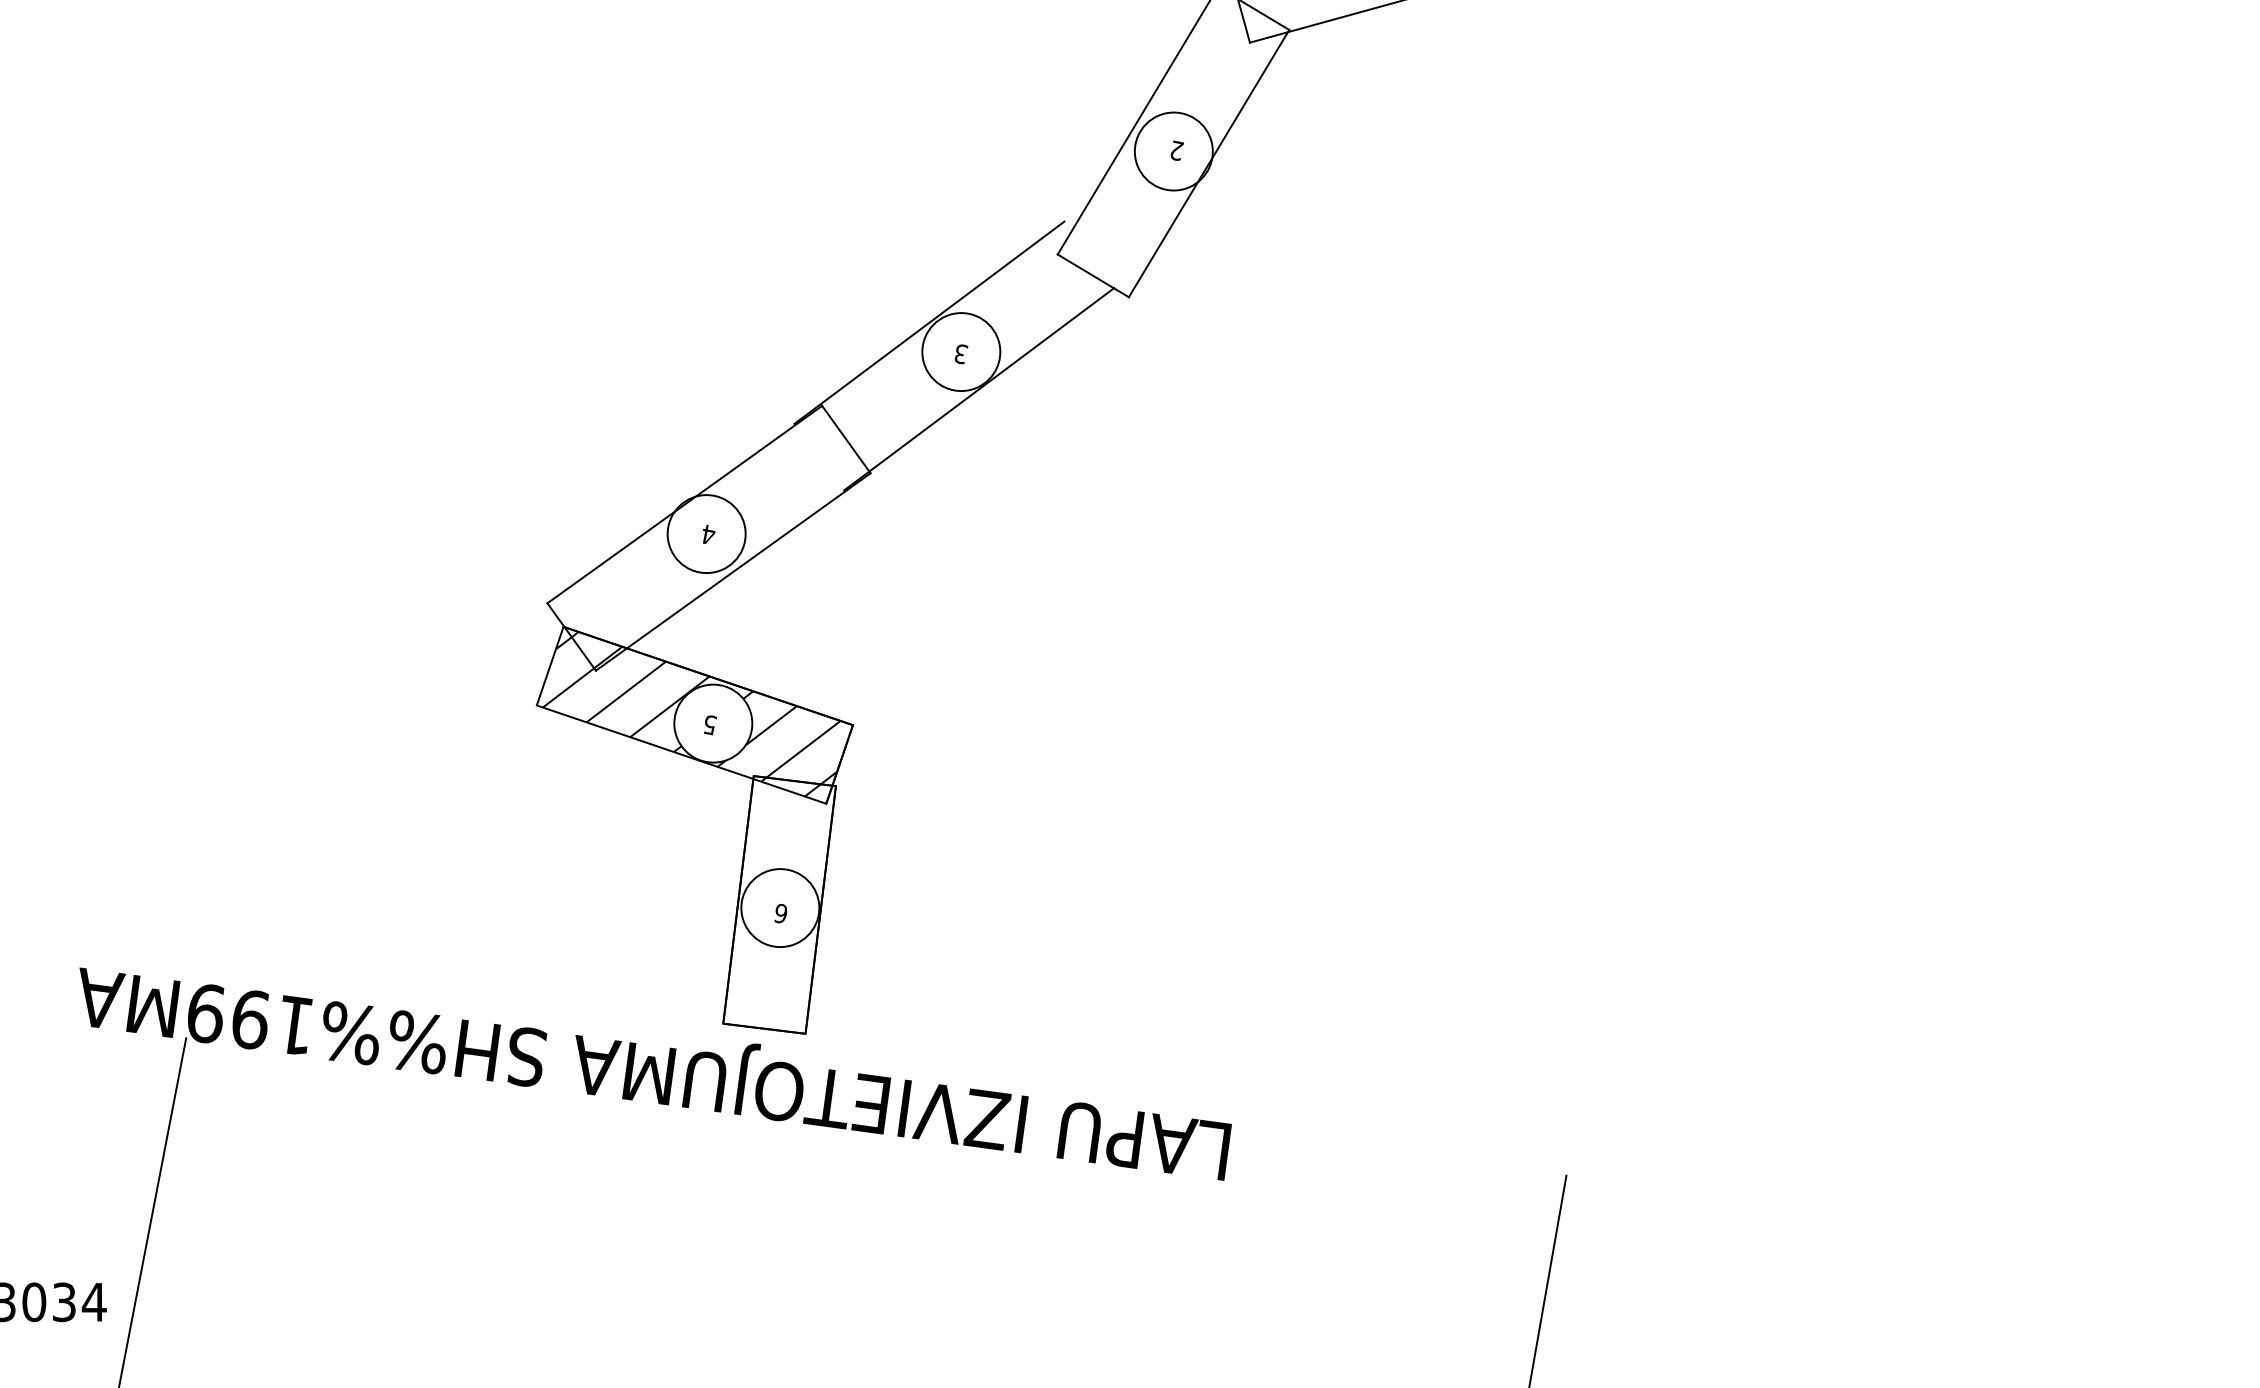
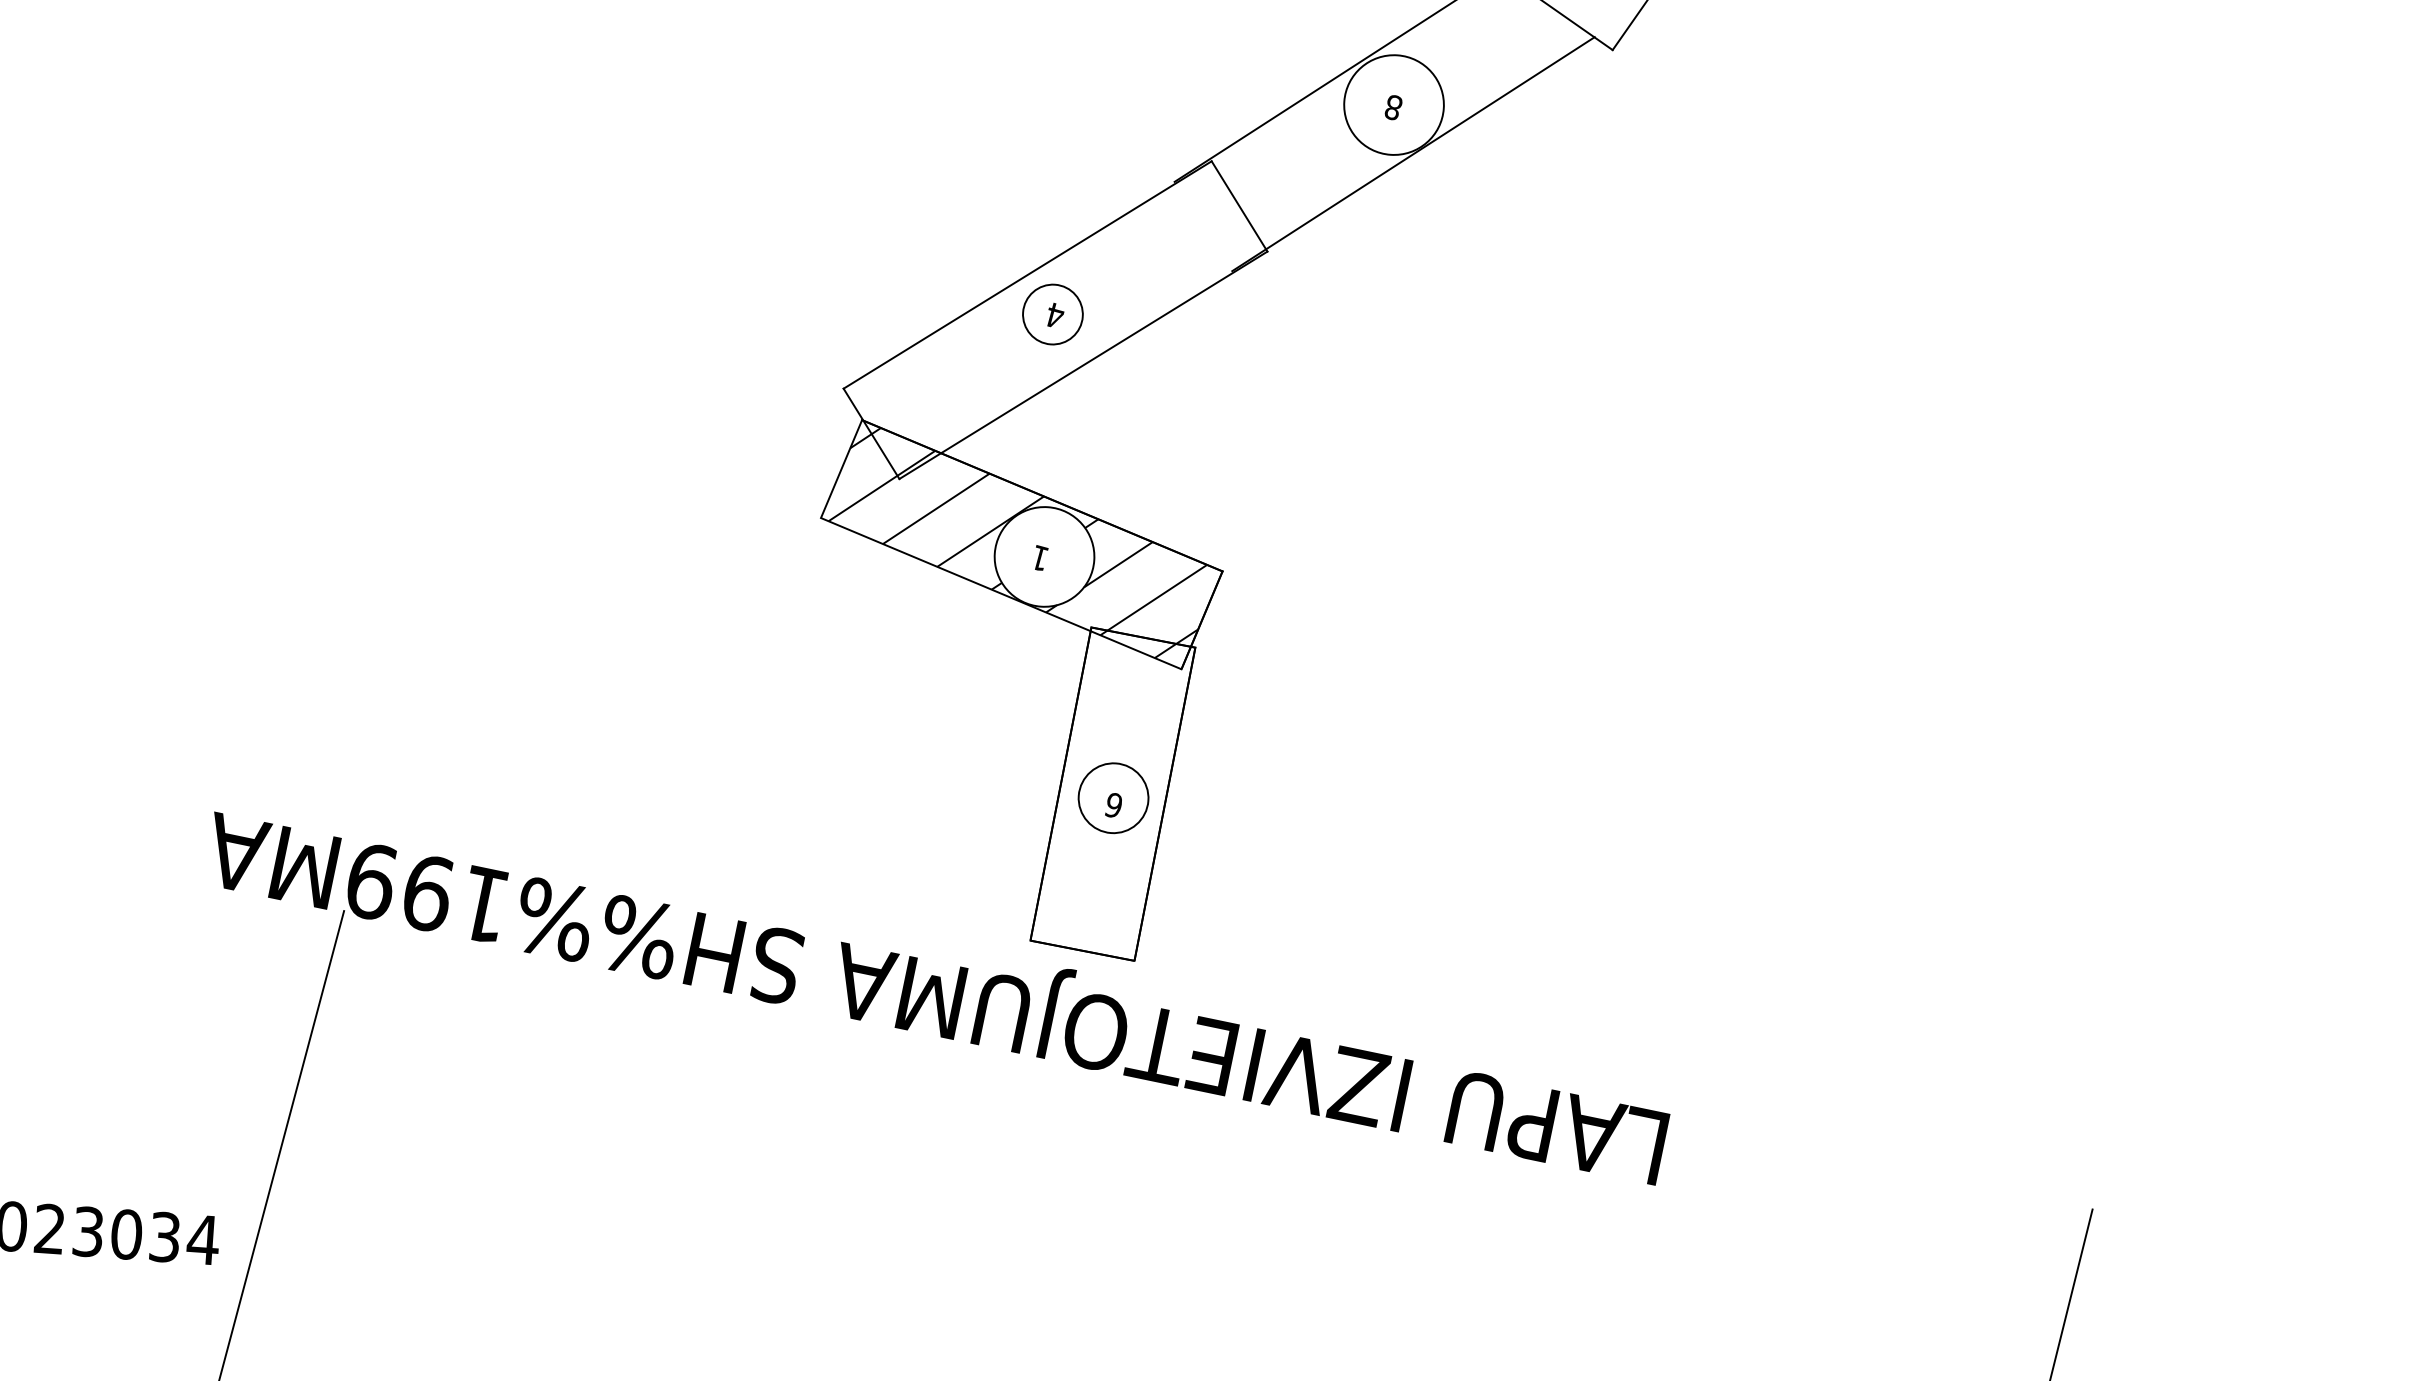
text: (961, 354) -> (1394, 108), 3 -> 8
circle: (706, 534) -> (1052, 315), size x0.6
text: (710, 724) -> (1040, 557), 5 -> 1
circle: (780, 908) -> (1113, 798), size x0.7

